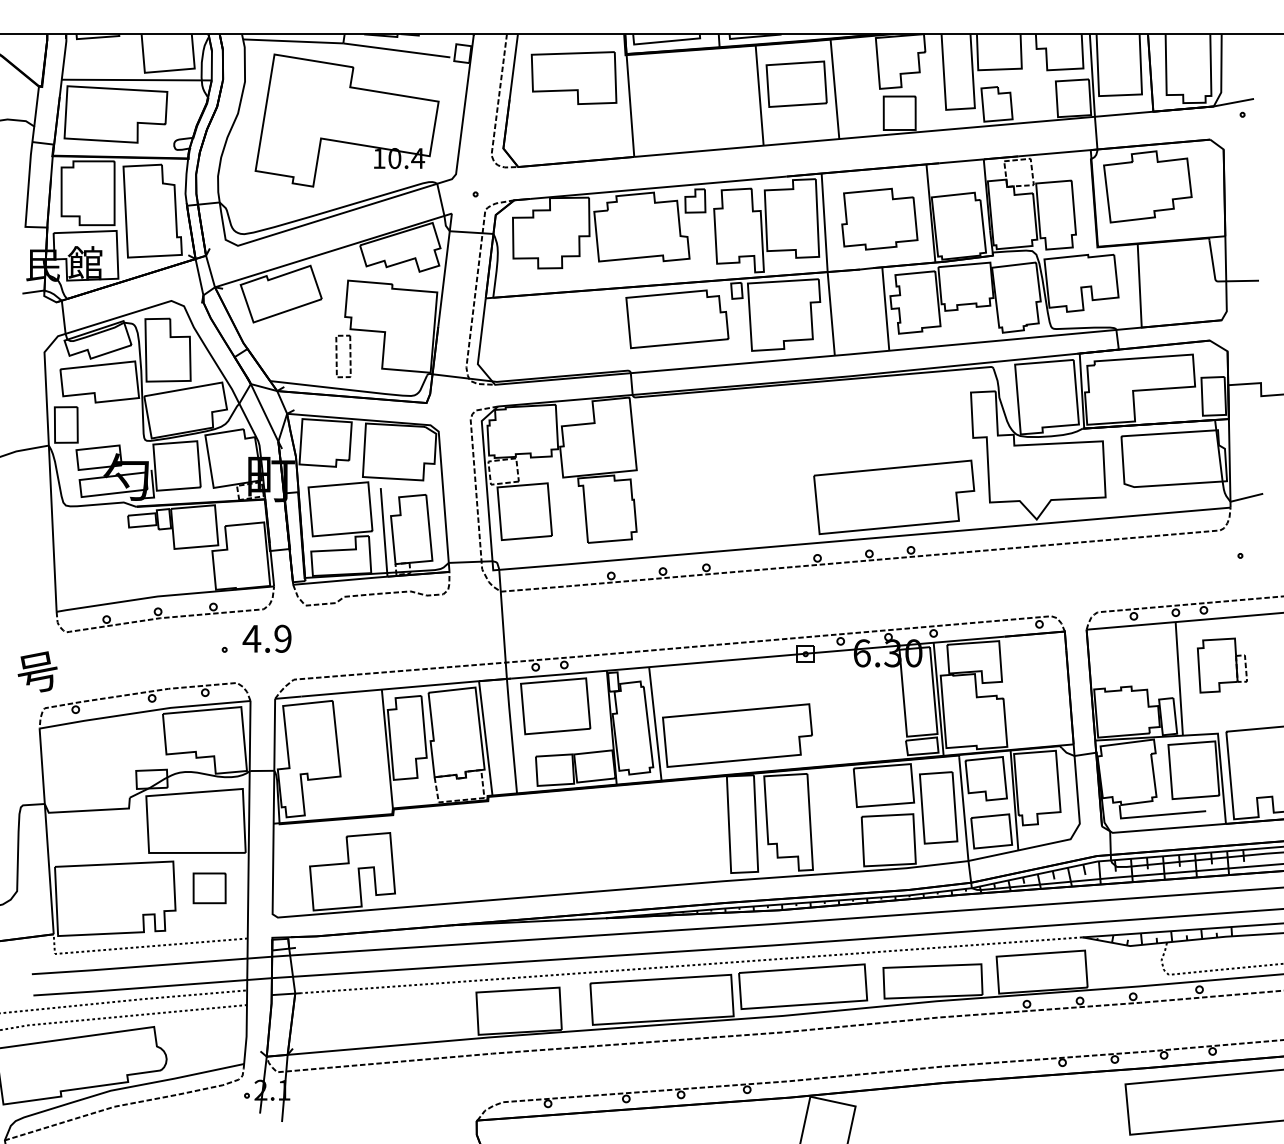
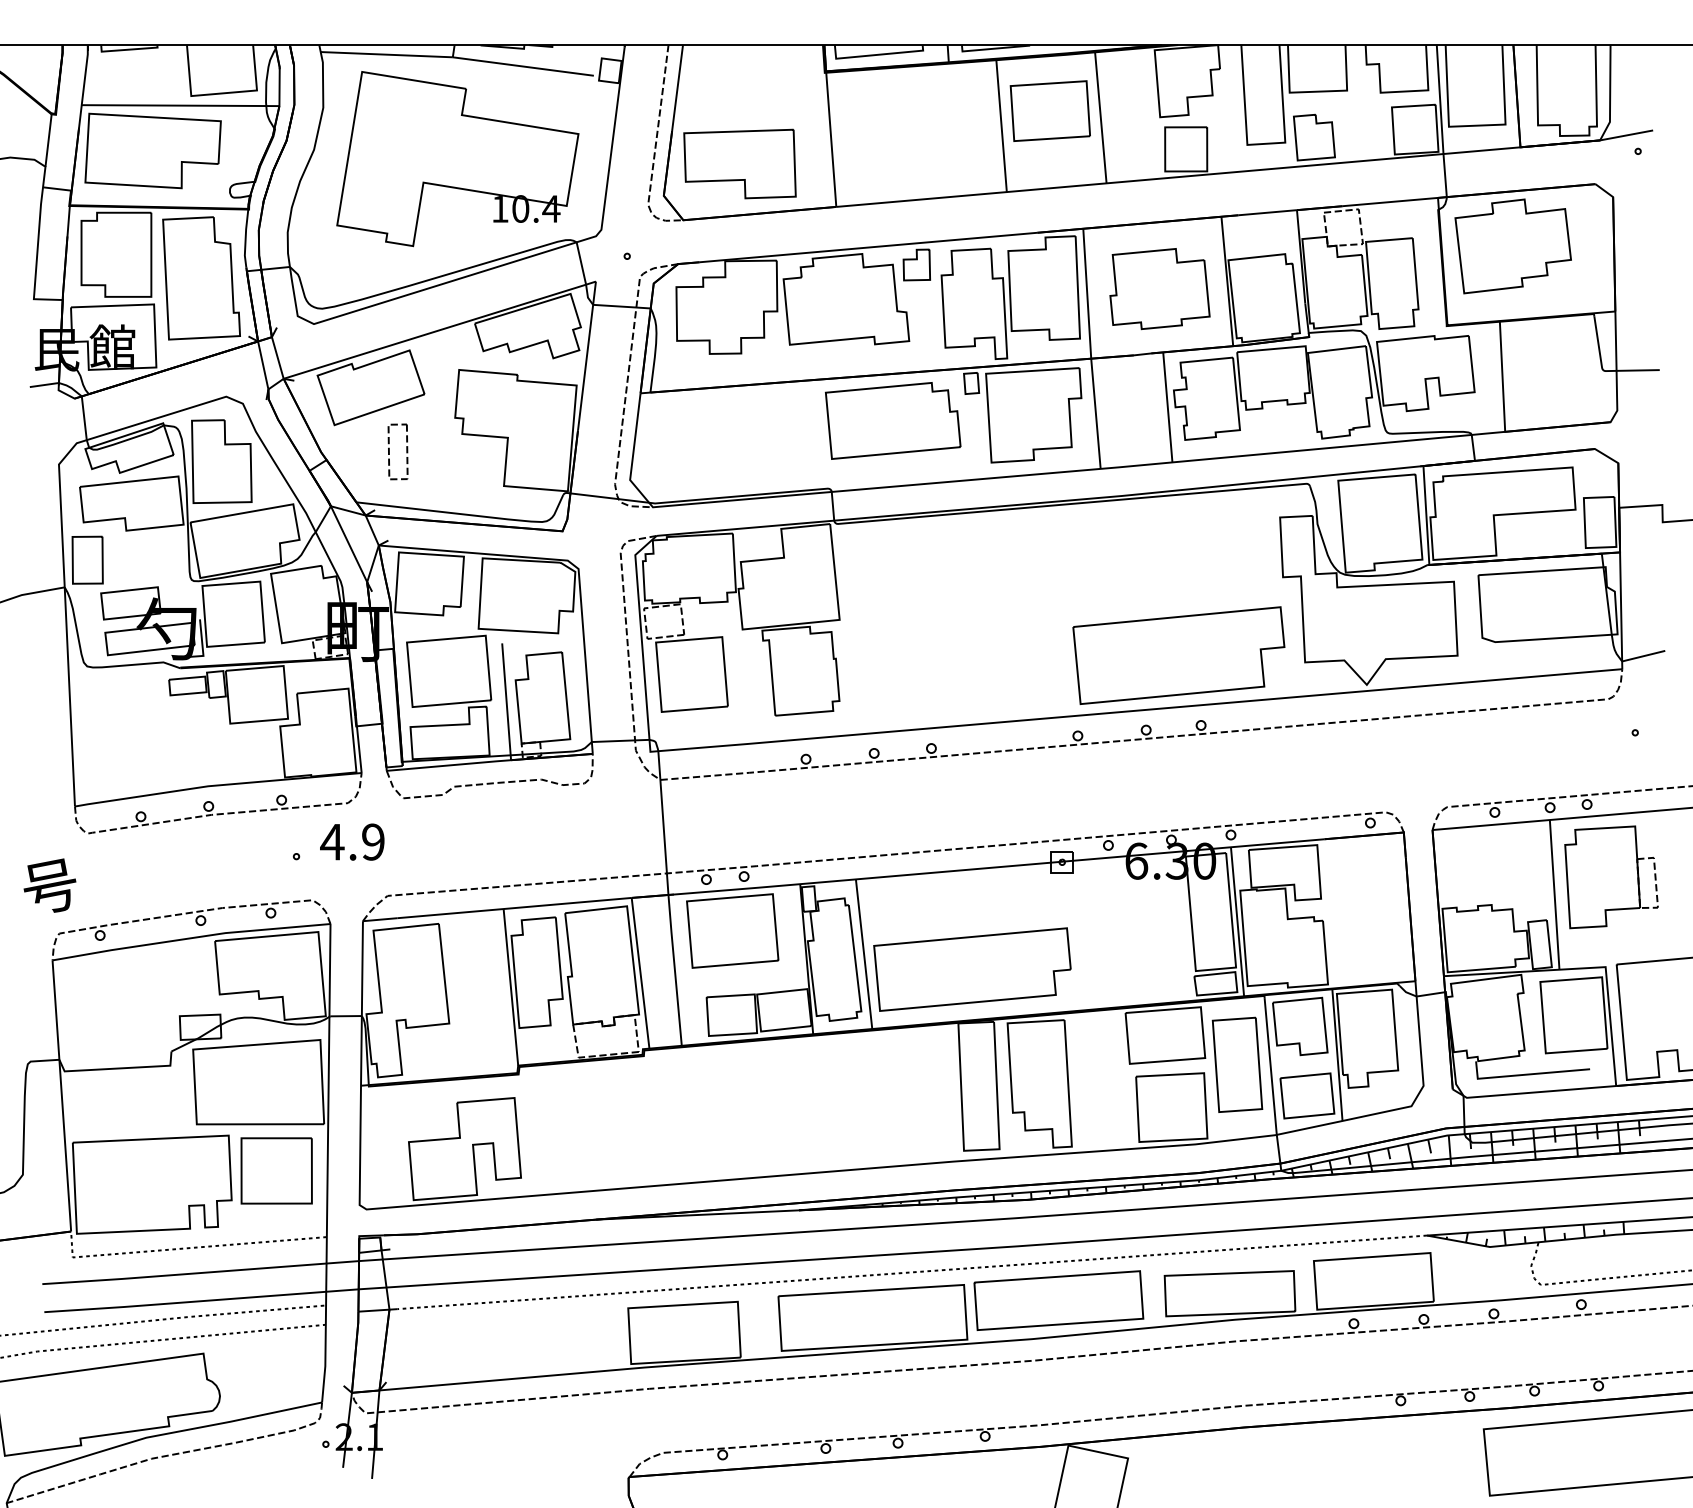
part: (573, 77) -> (739, 163), moved
part: (337, 356) -> (389, 451), moved
part: (1222, 665) -> (1611, 877), size x1.43
part: (209, 887) -> (276, 1170), size x1.67

